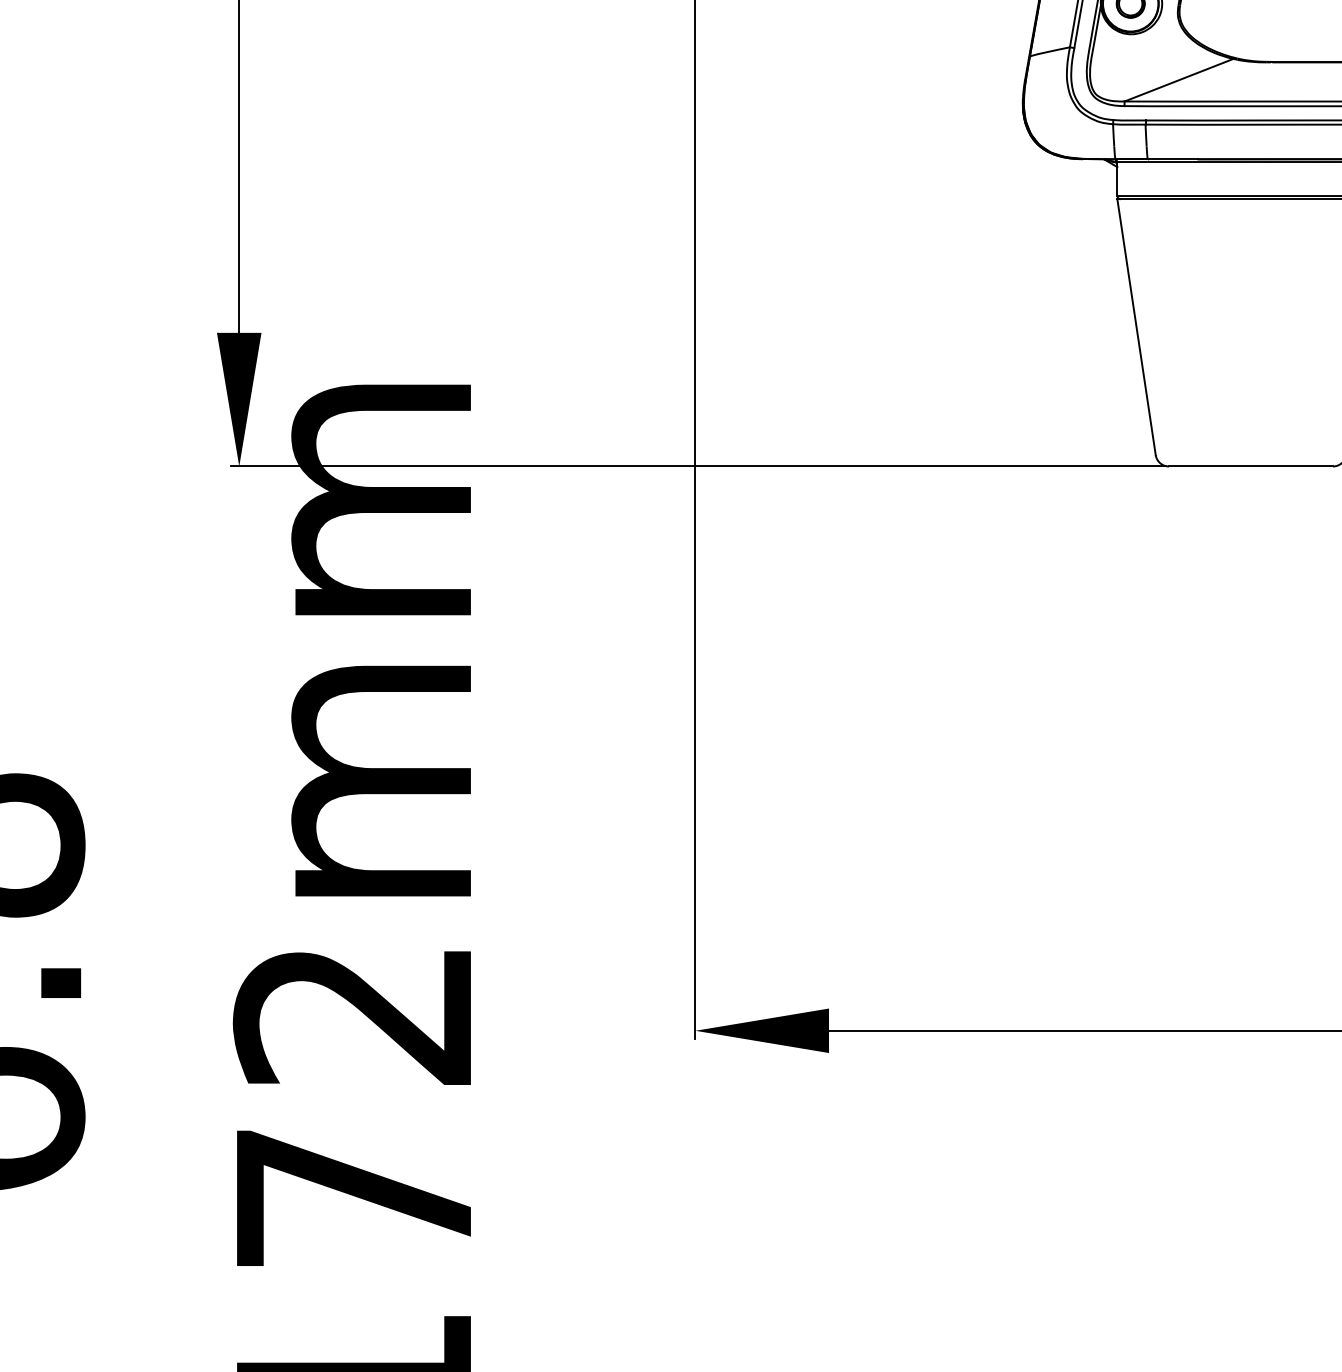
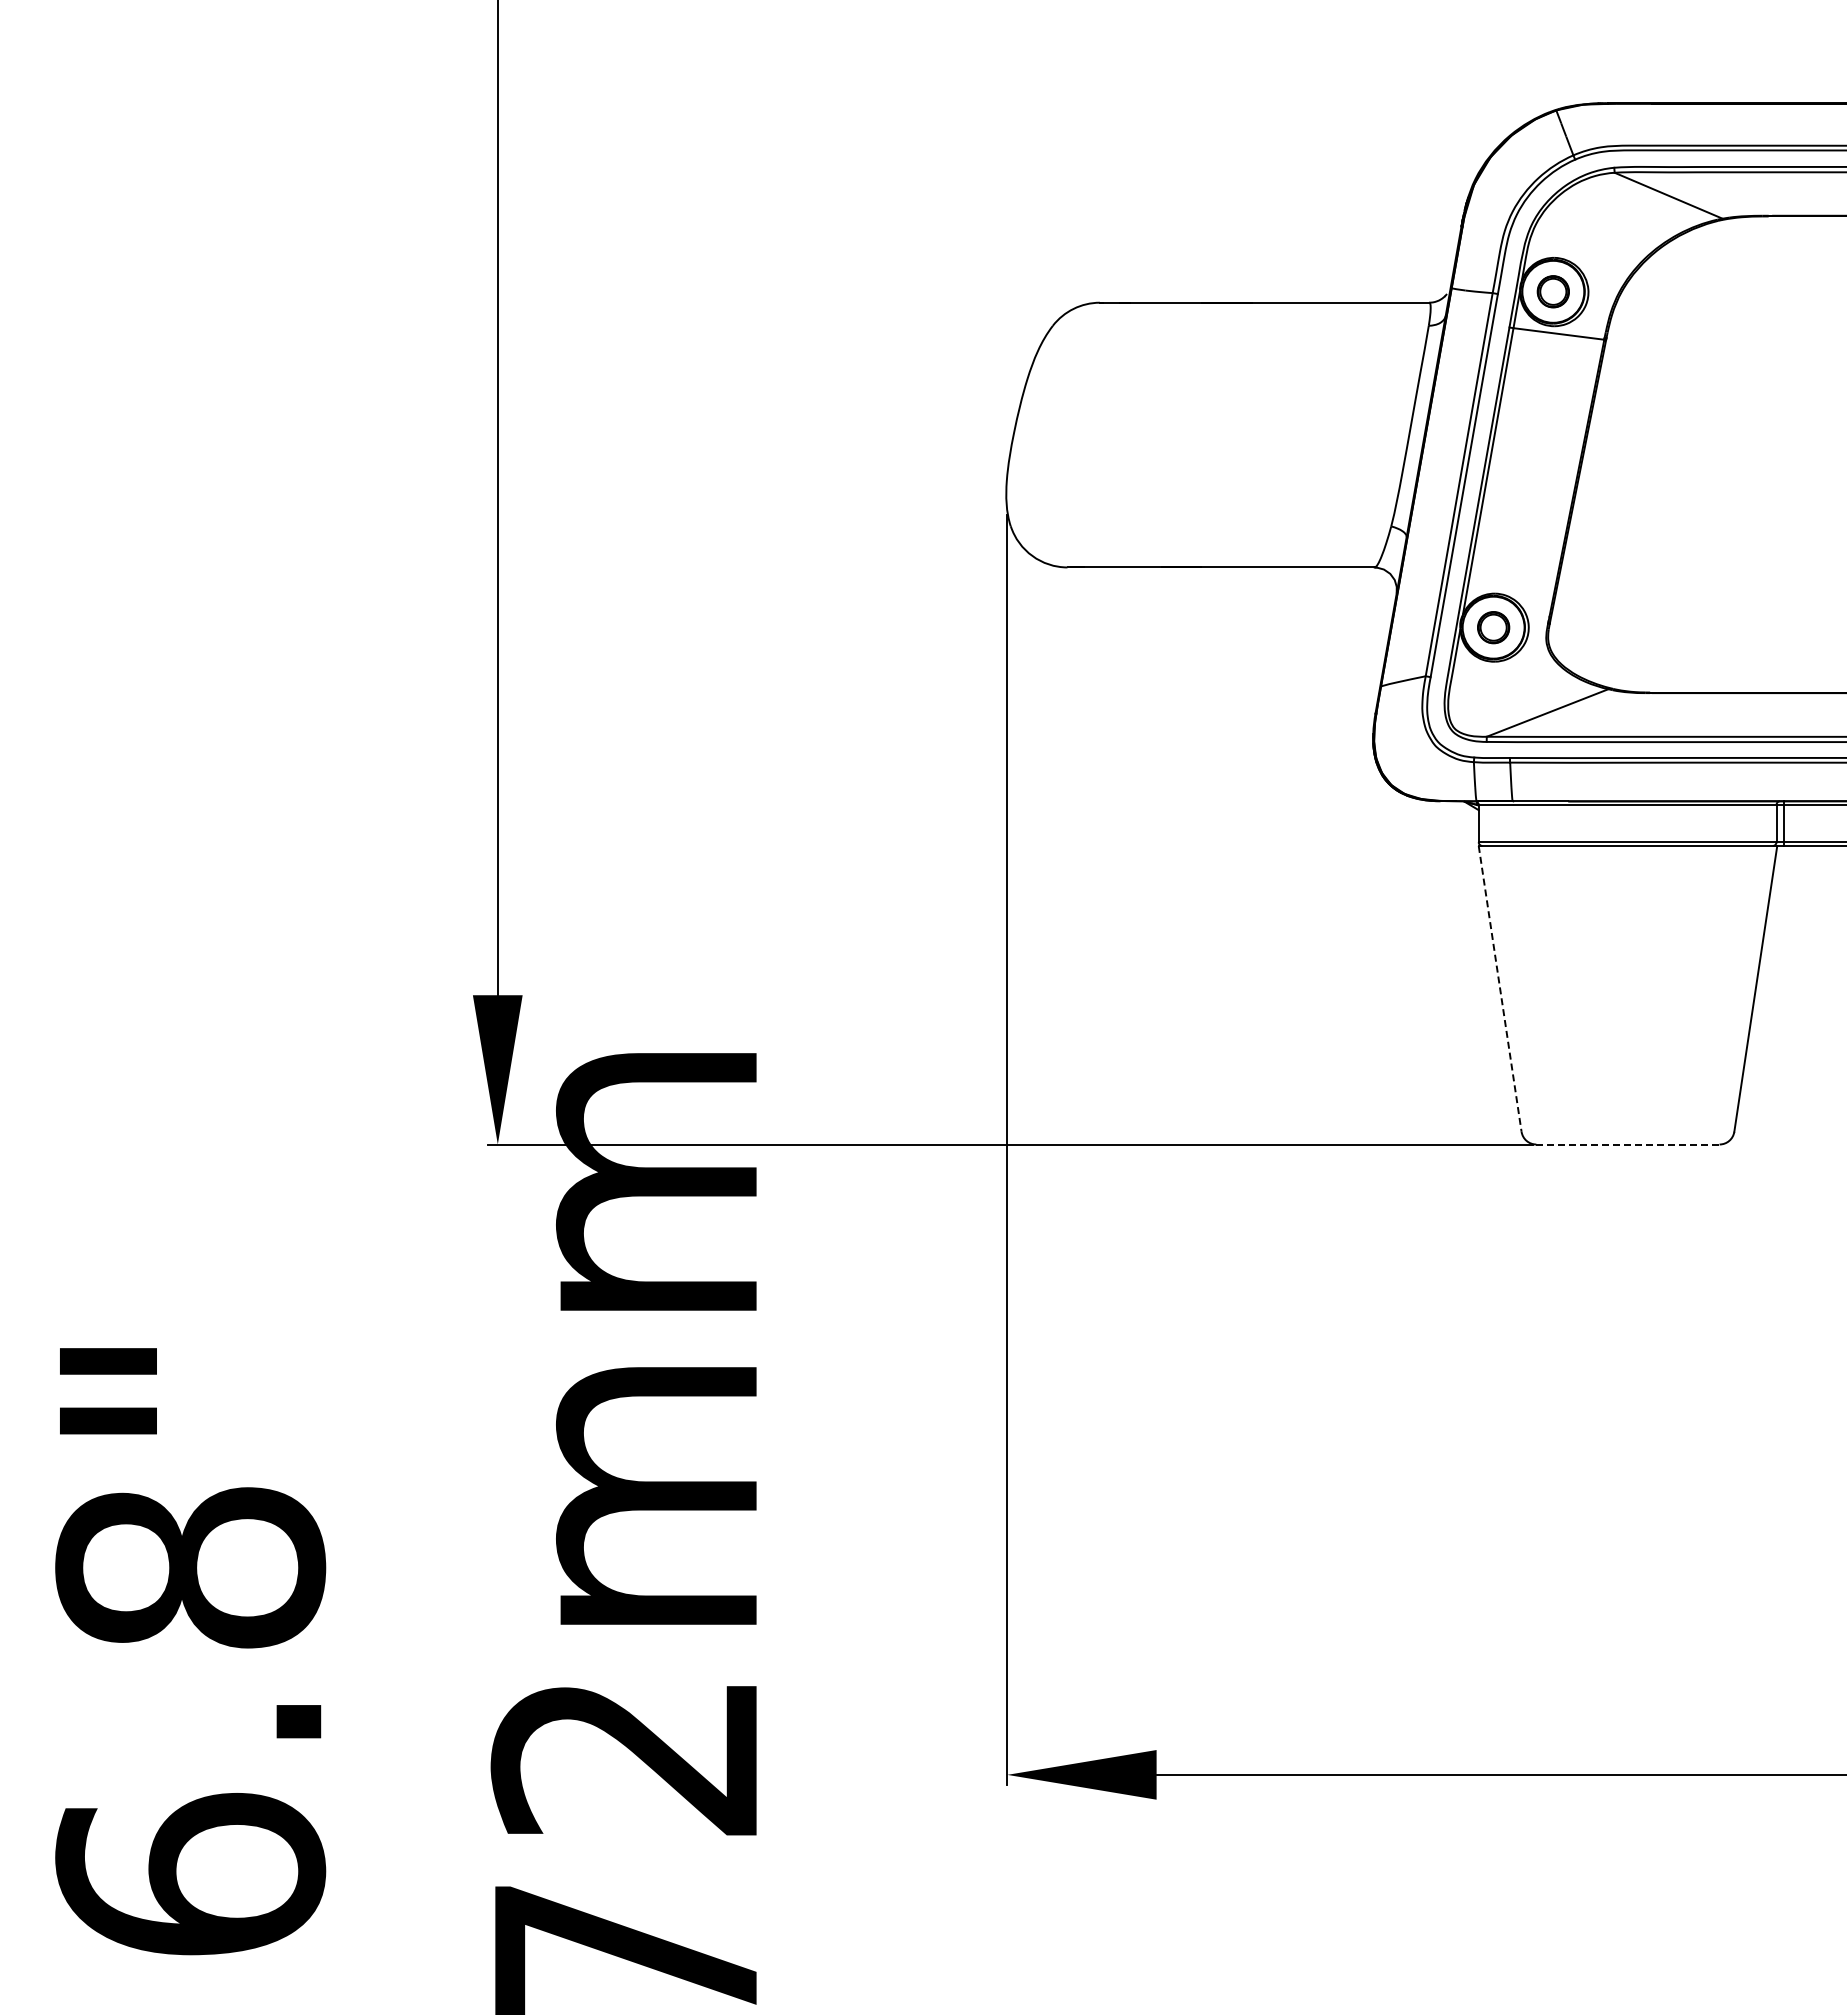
line: (1136, 327) -> (1500, 989), solid -> dashed
line: (1250, 466) -> (1627, 1144), solid -> dashed

